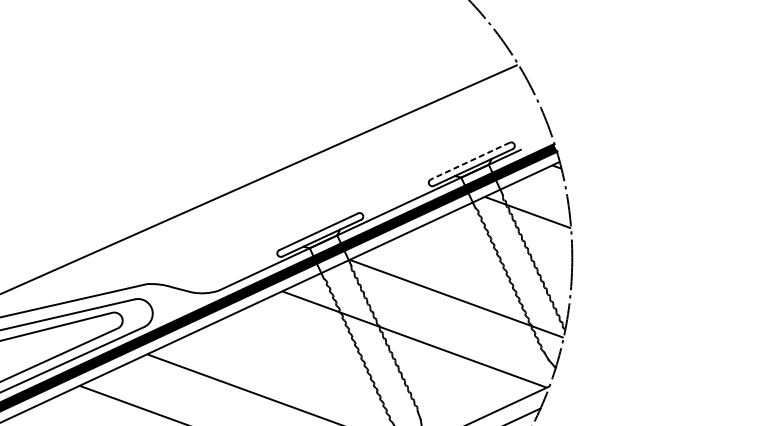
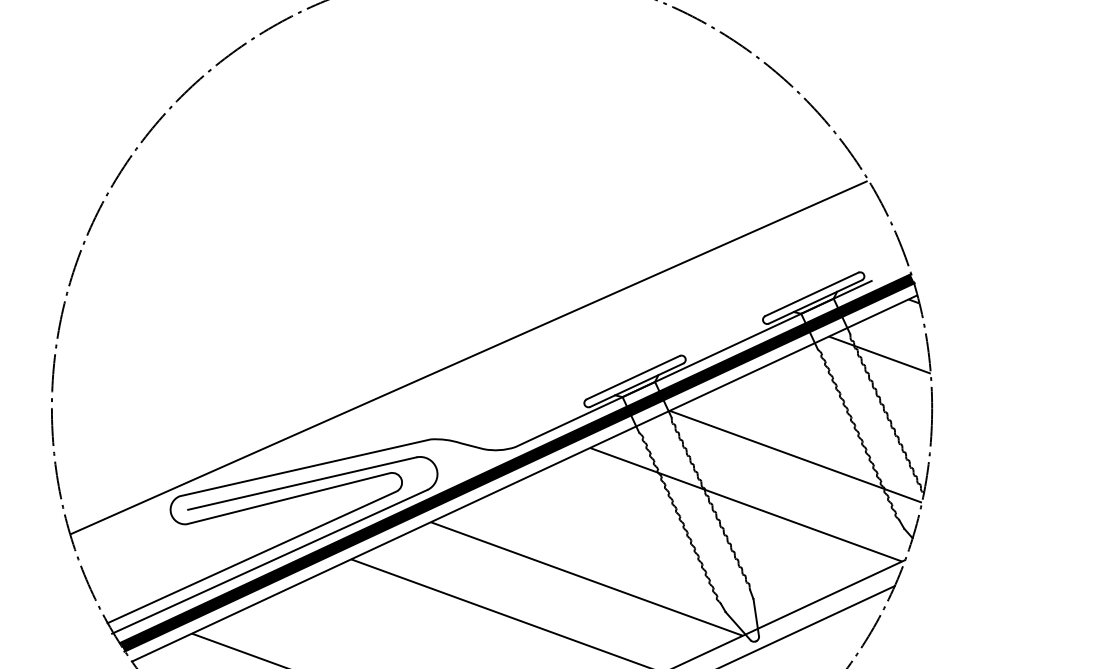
line: (469, 161) -> (811, 294), dashed -> solid

